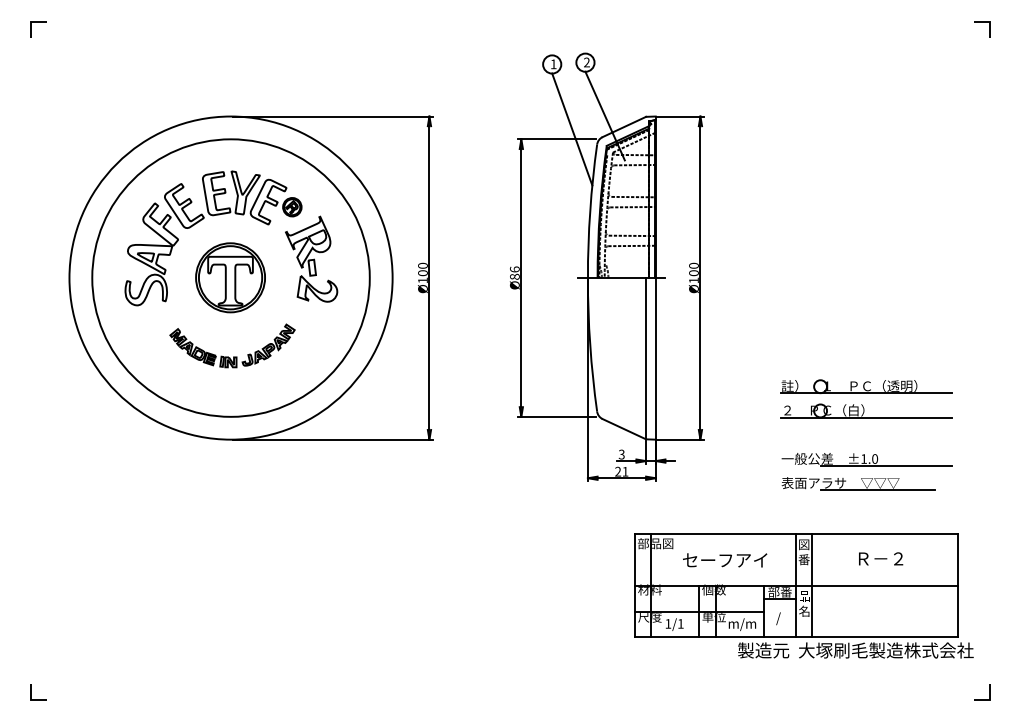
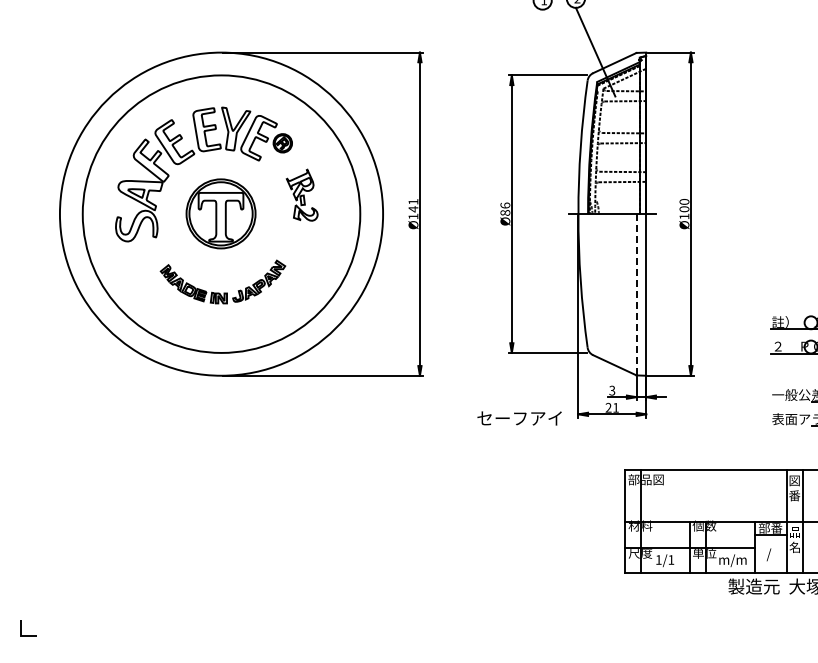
line: (572, 129) -> (562, 65), removed
part: (311, 258) -> (301, 194), size x0.6
text: (422, 269) -> (412, 205), Ø100 -> Ø141
line: (646, 358) -> (636, 294), solid -> dashed
text: (725, 560) -> (519, 418), moved

